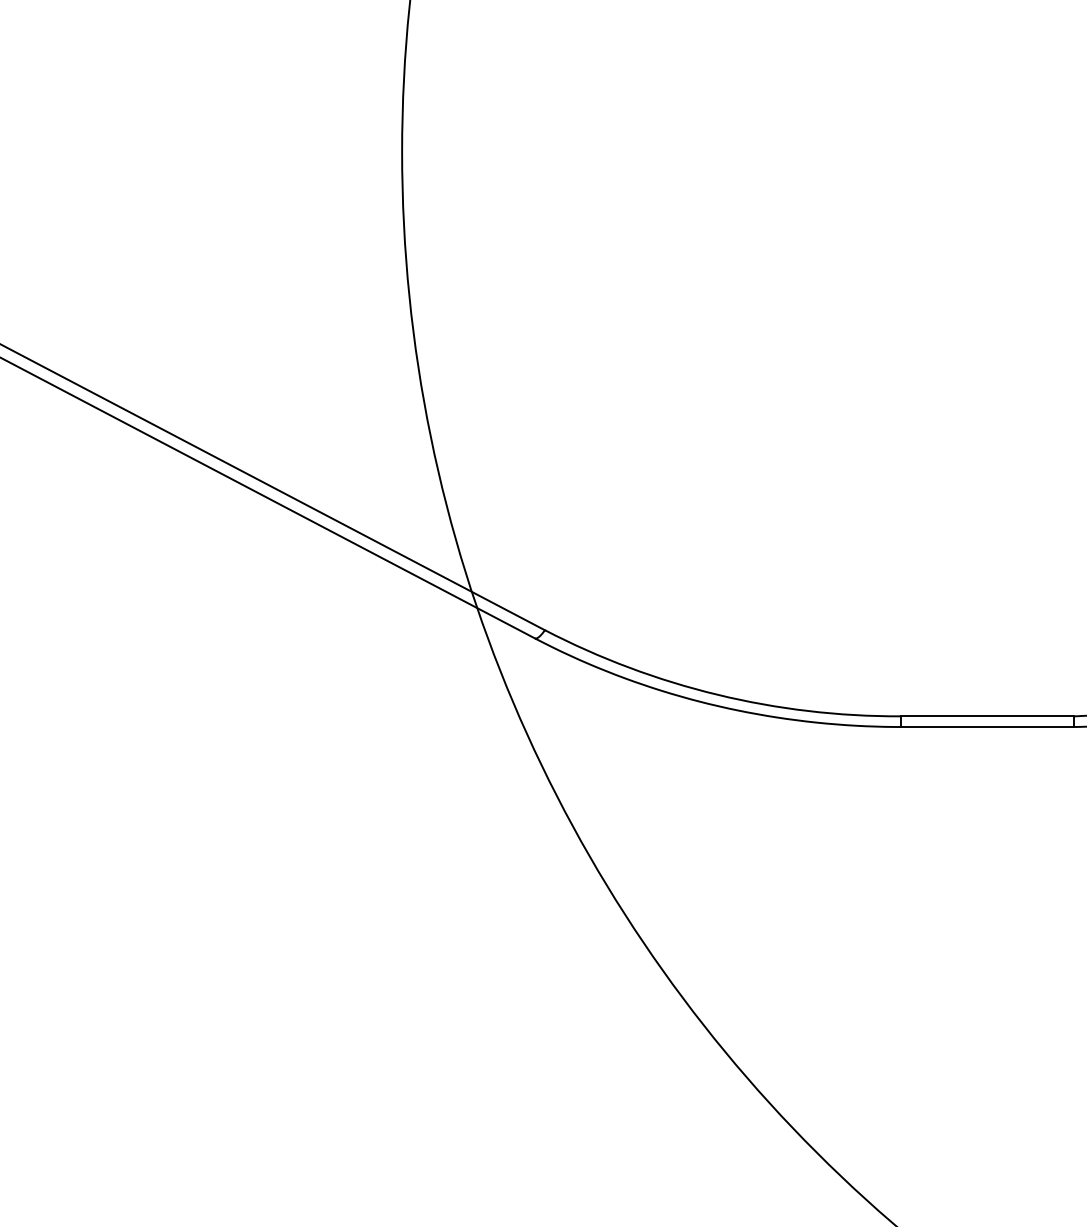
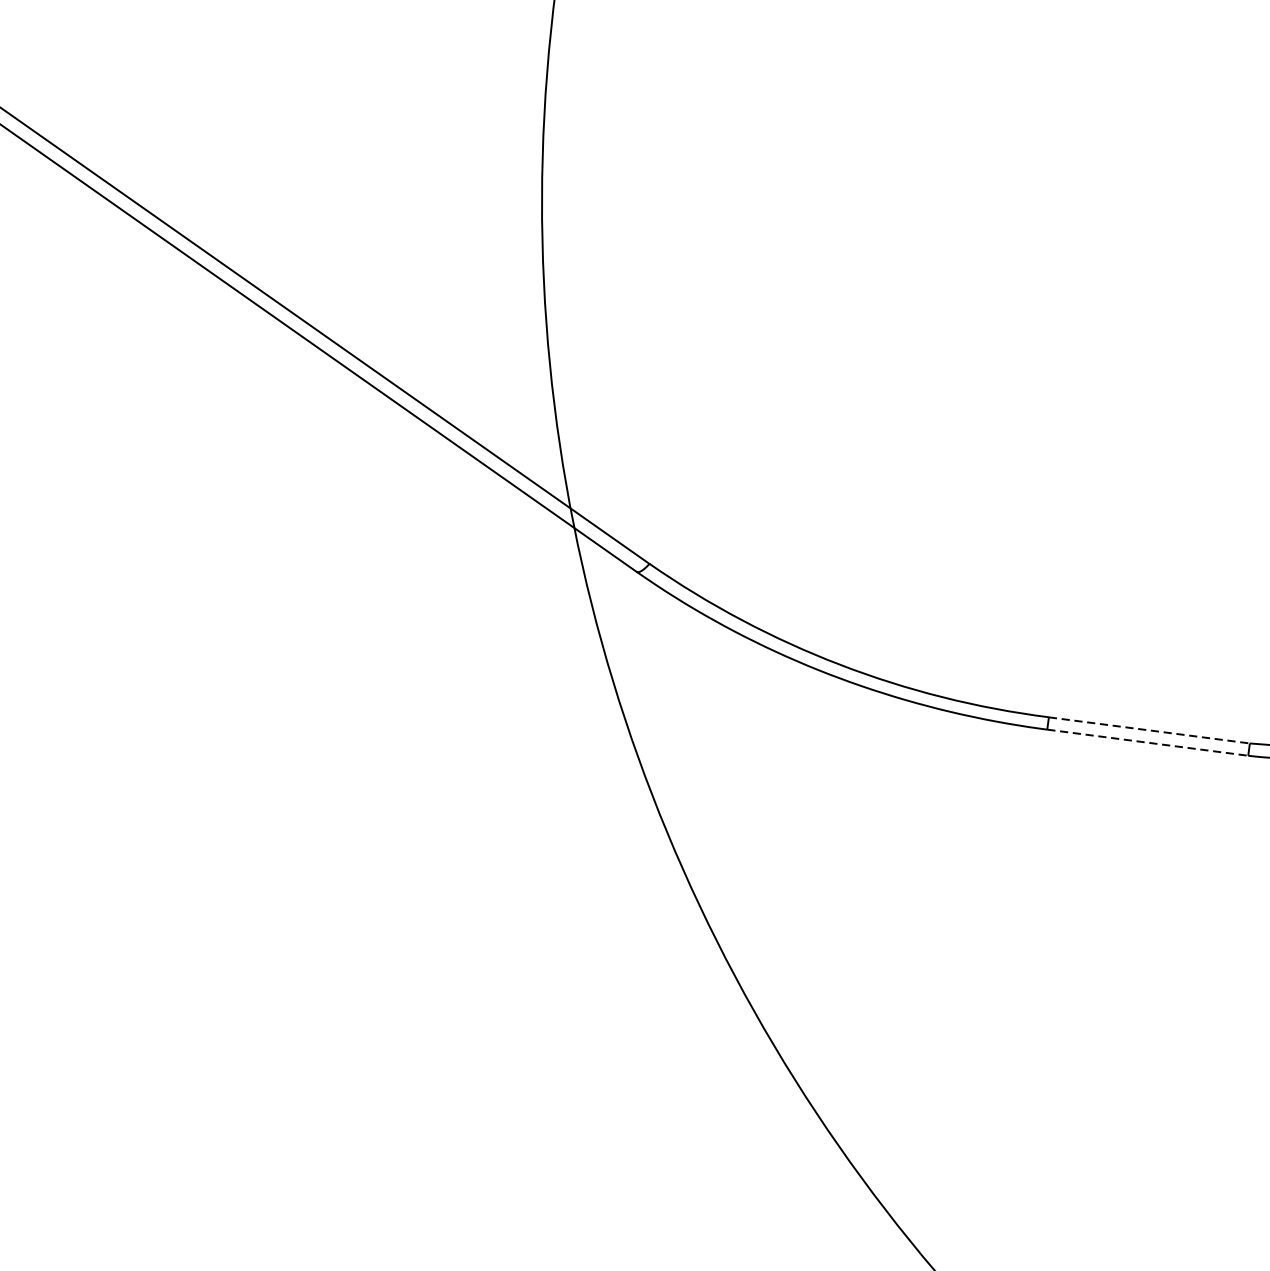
line: (987, 716) -> (1149, 730), solid -> dashed
line: (987, 727) -> (1147, 743), solid -> dashed

